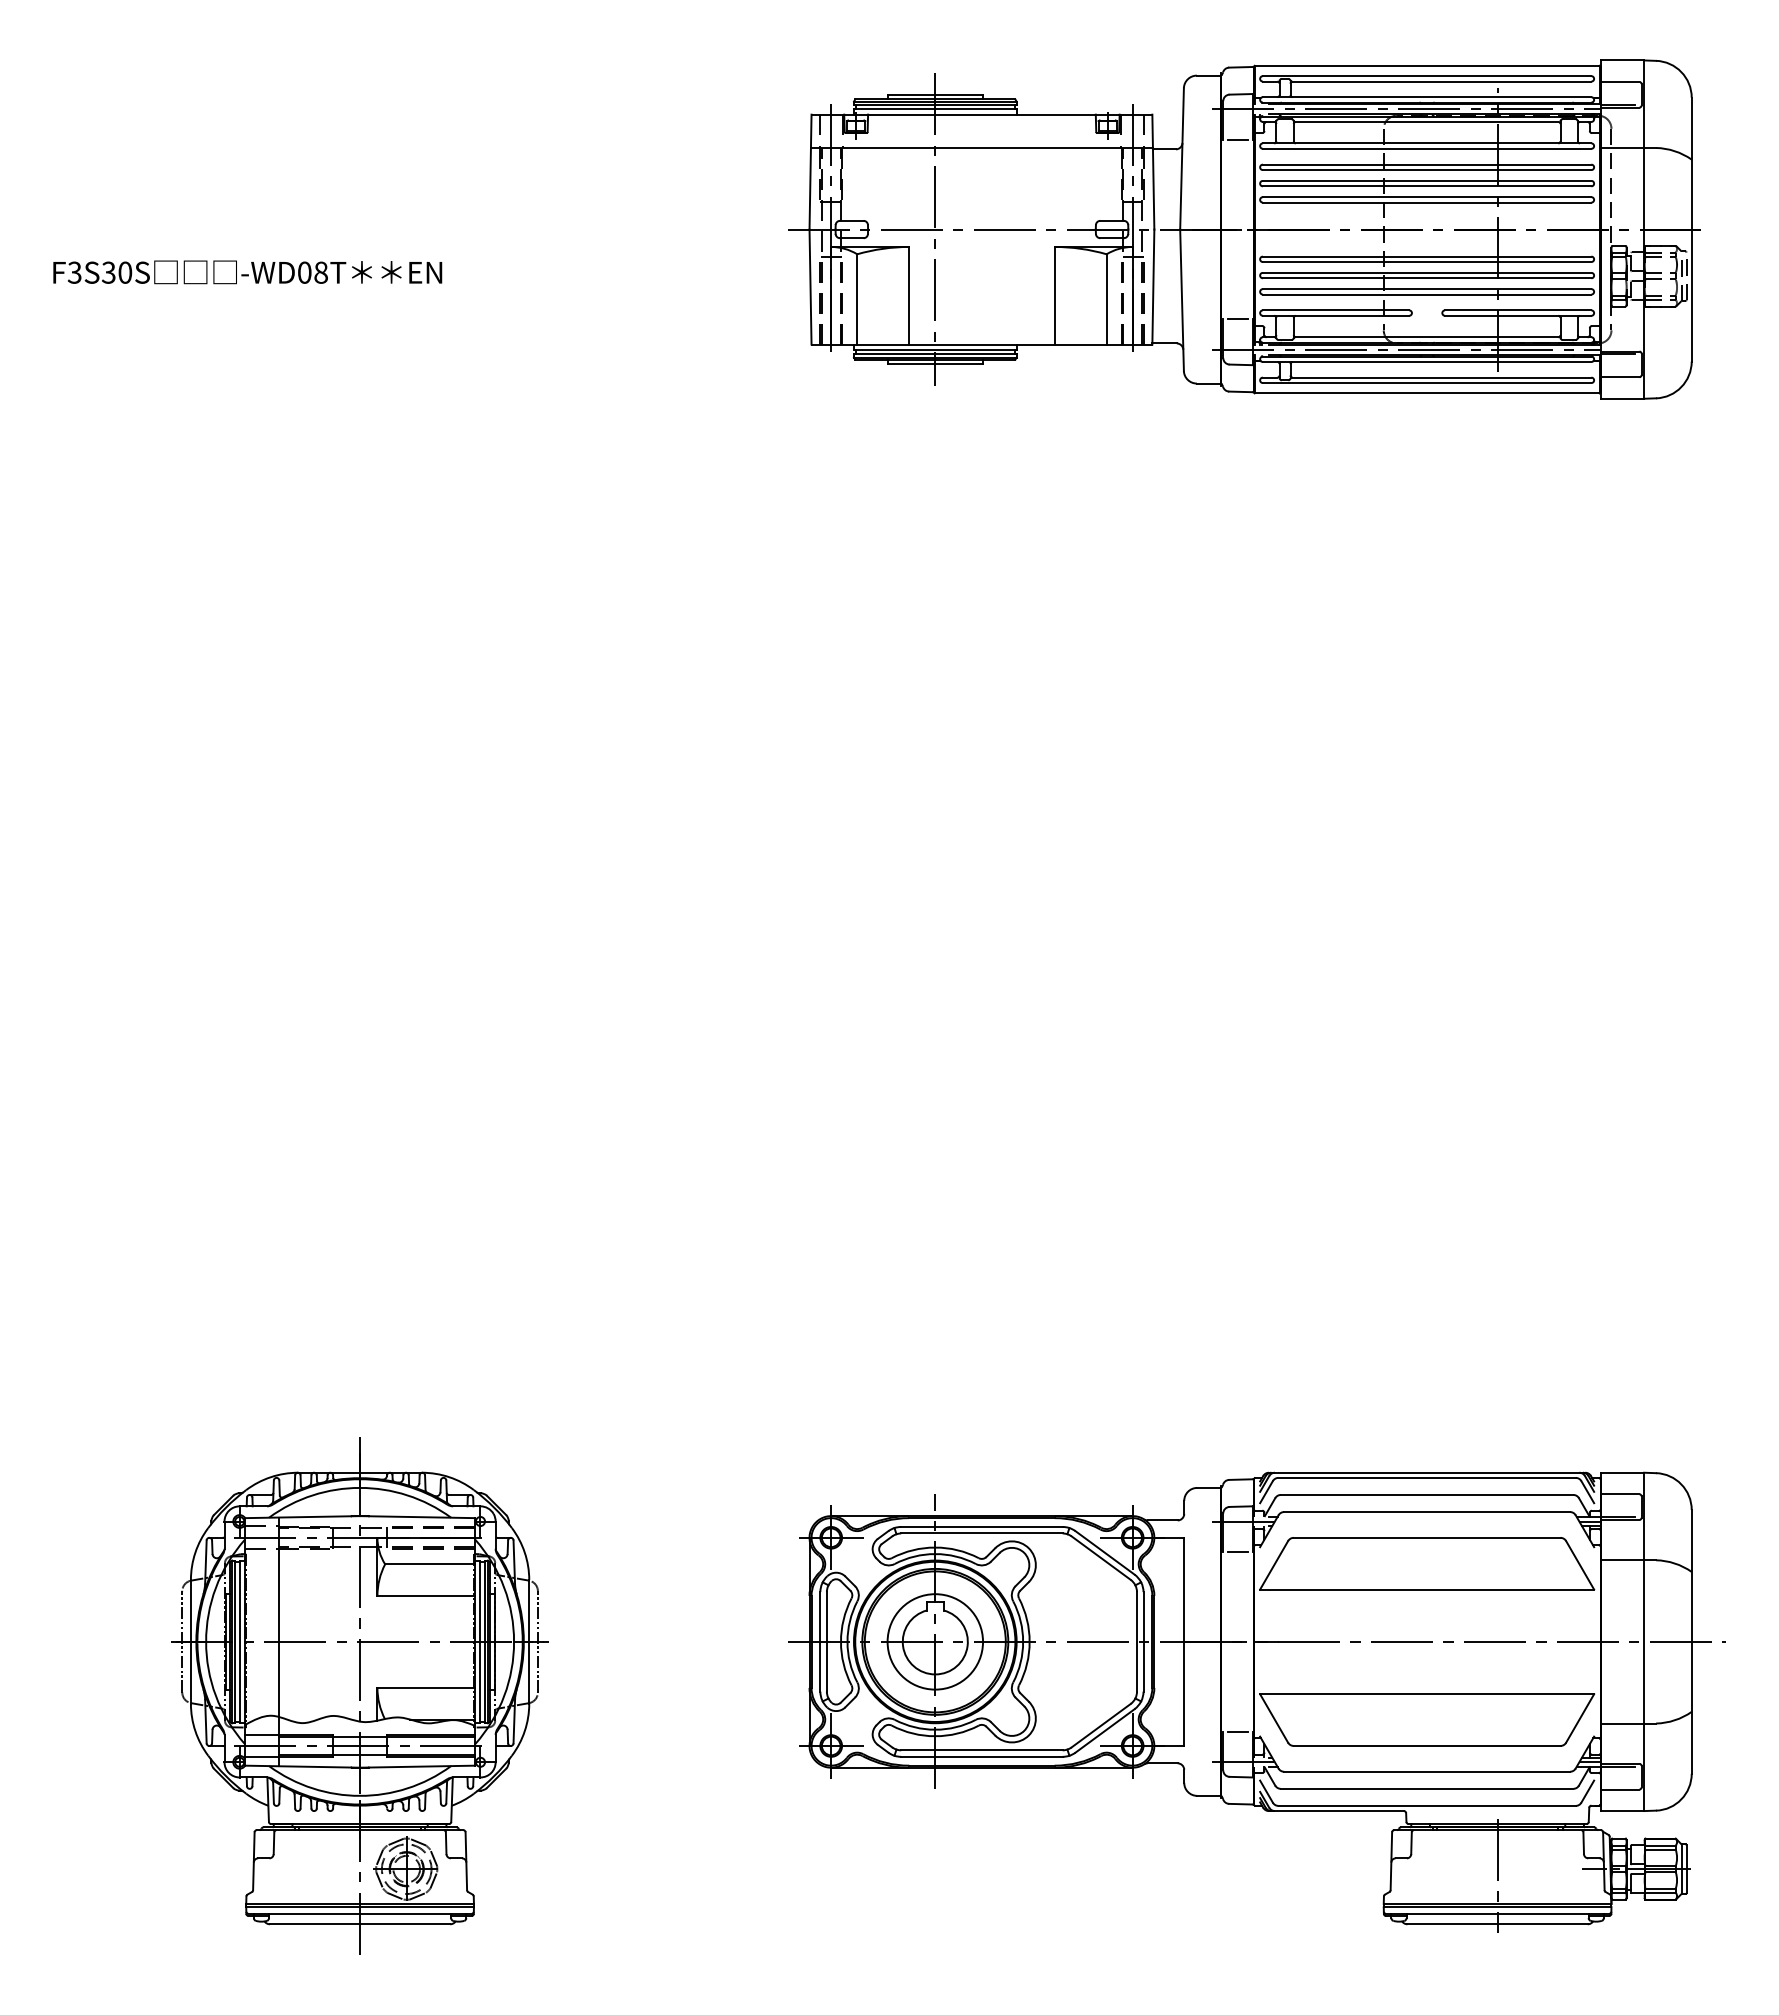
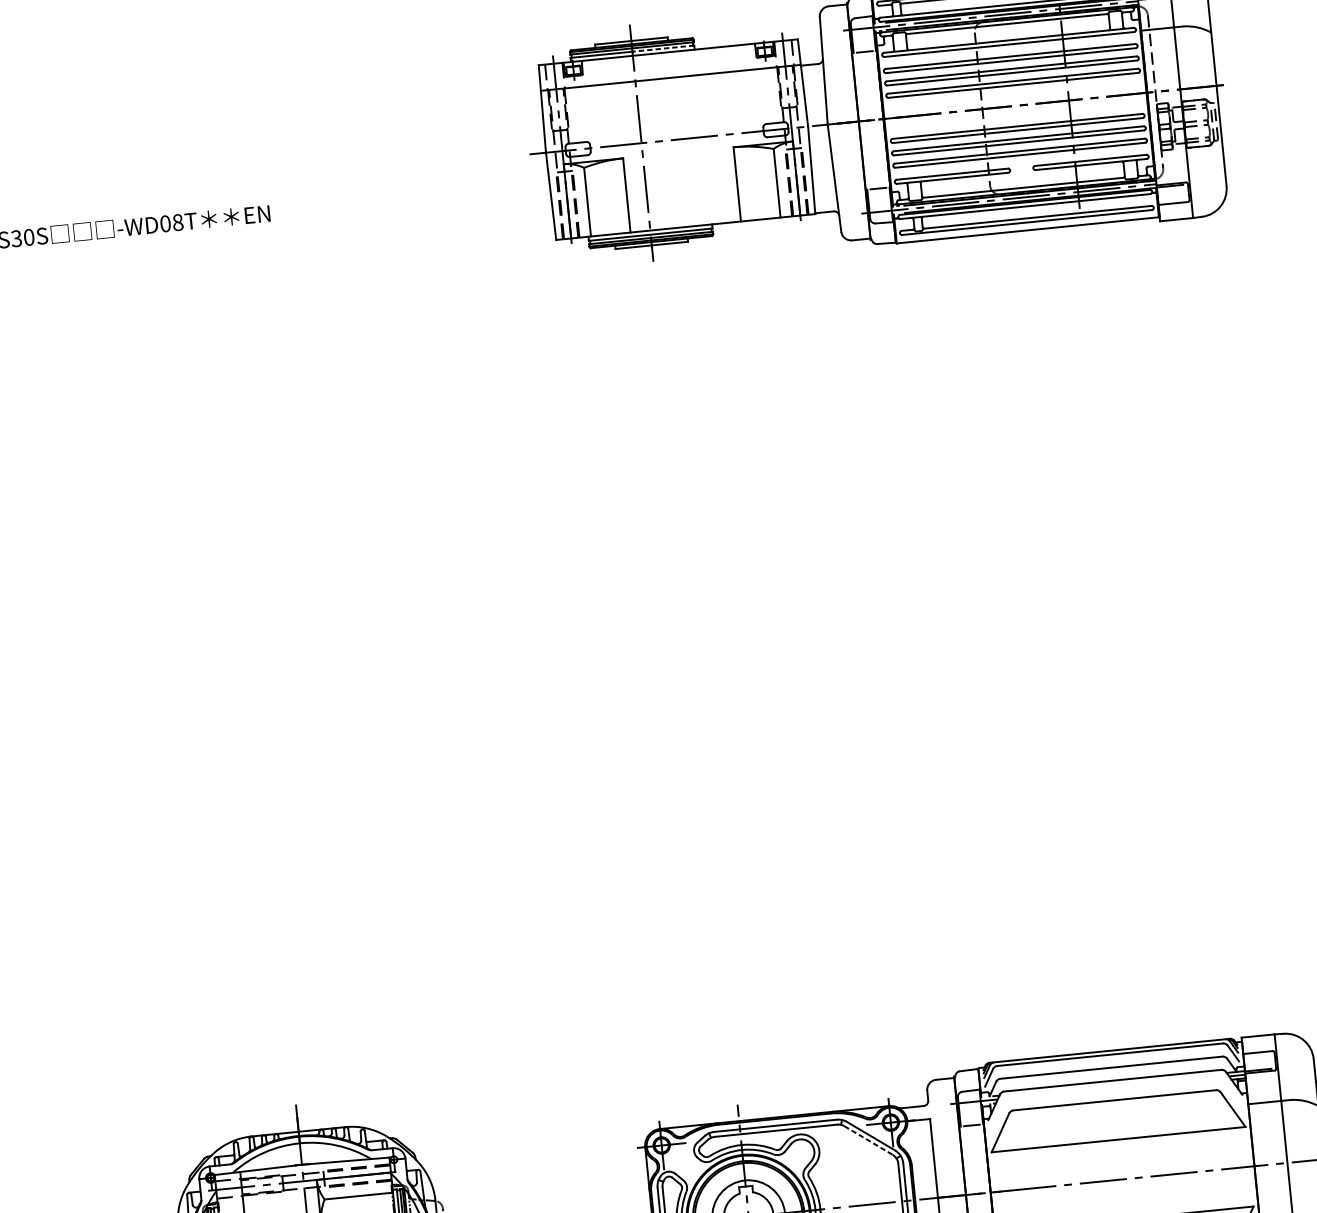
line: (975, 109) -> (663, 48), solid -> dashed
line: (1101, 1558) -> (868, 1140), solid -> dashed

